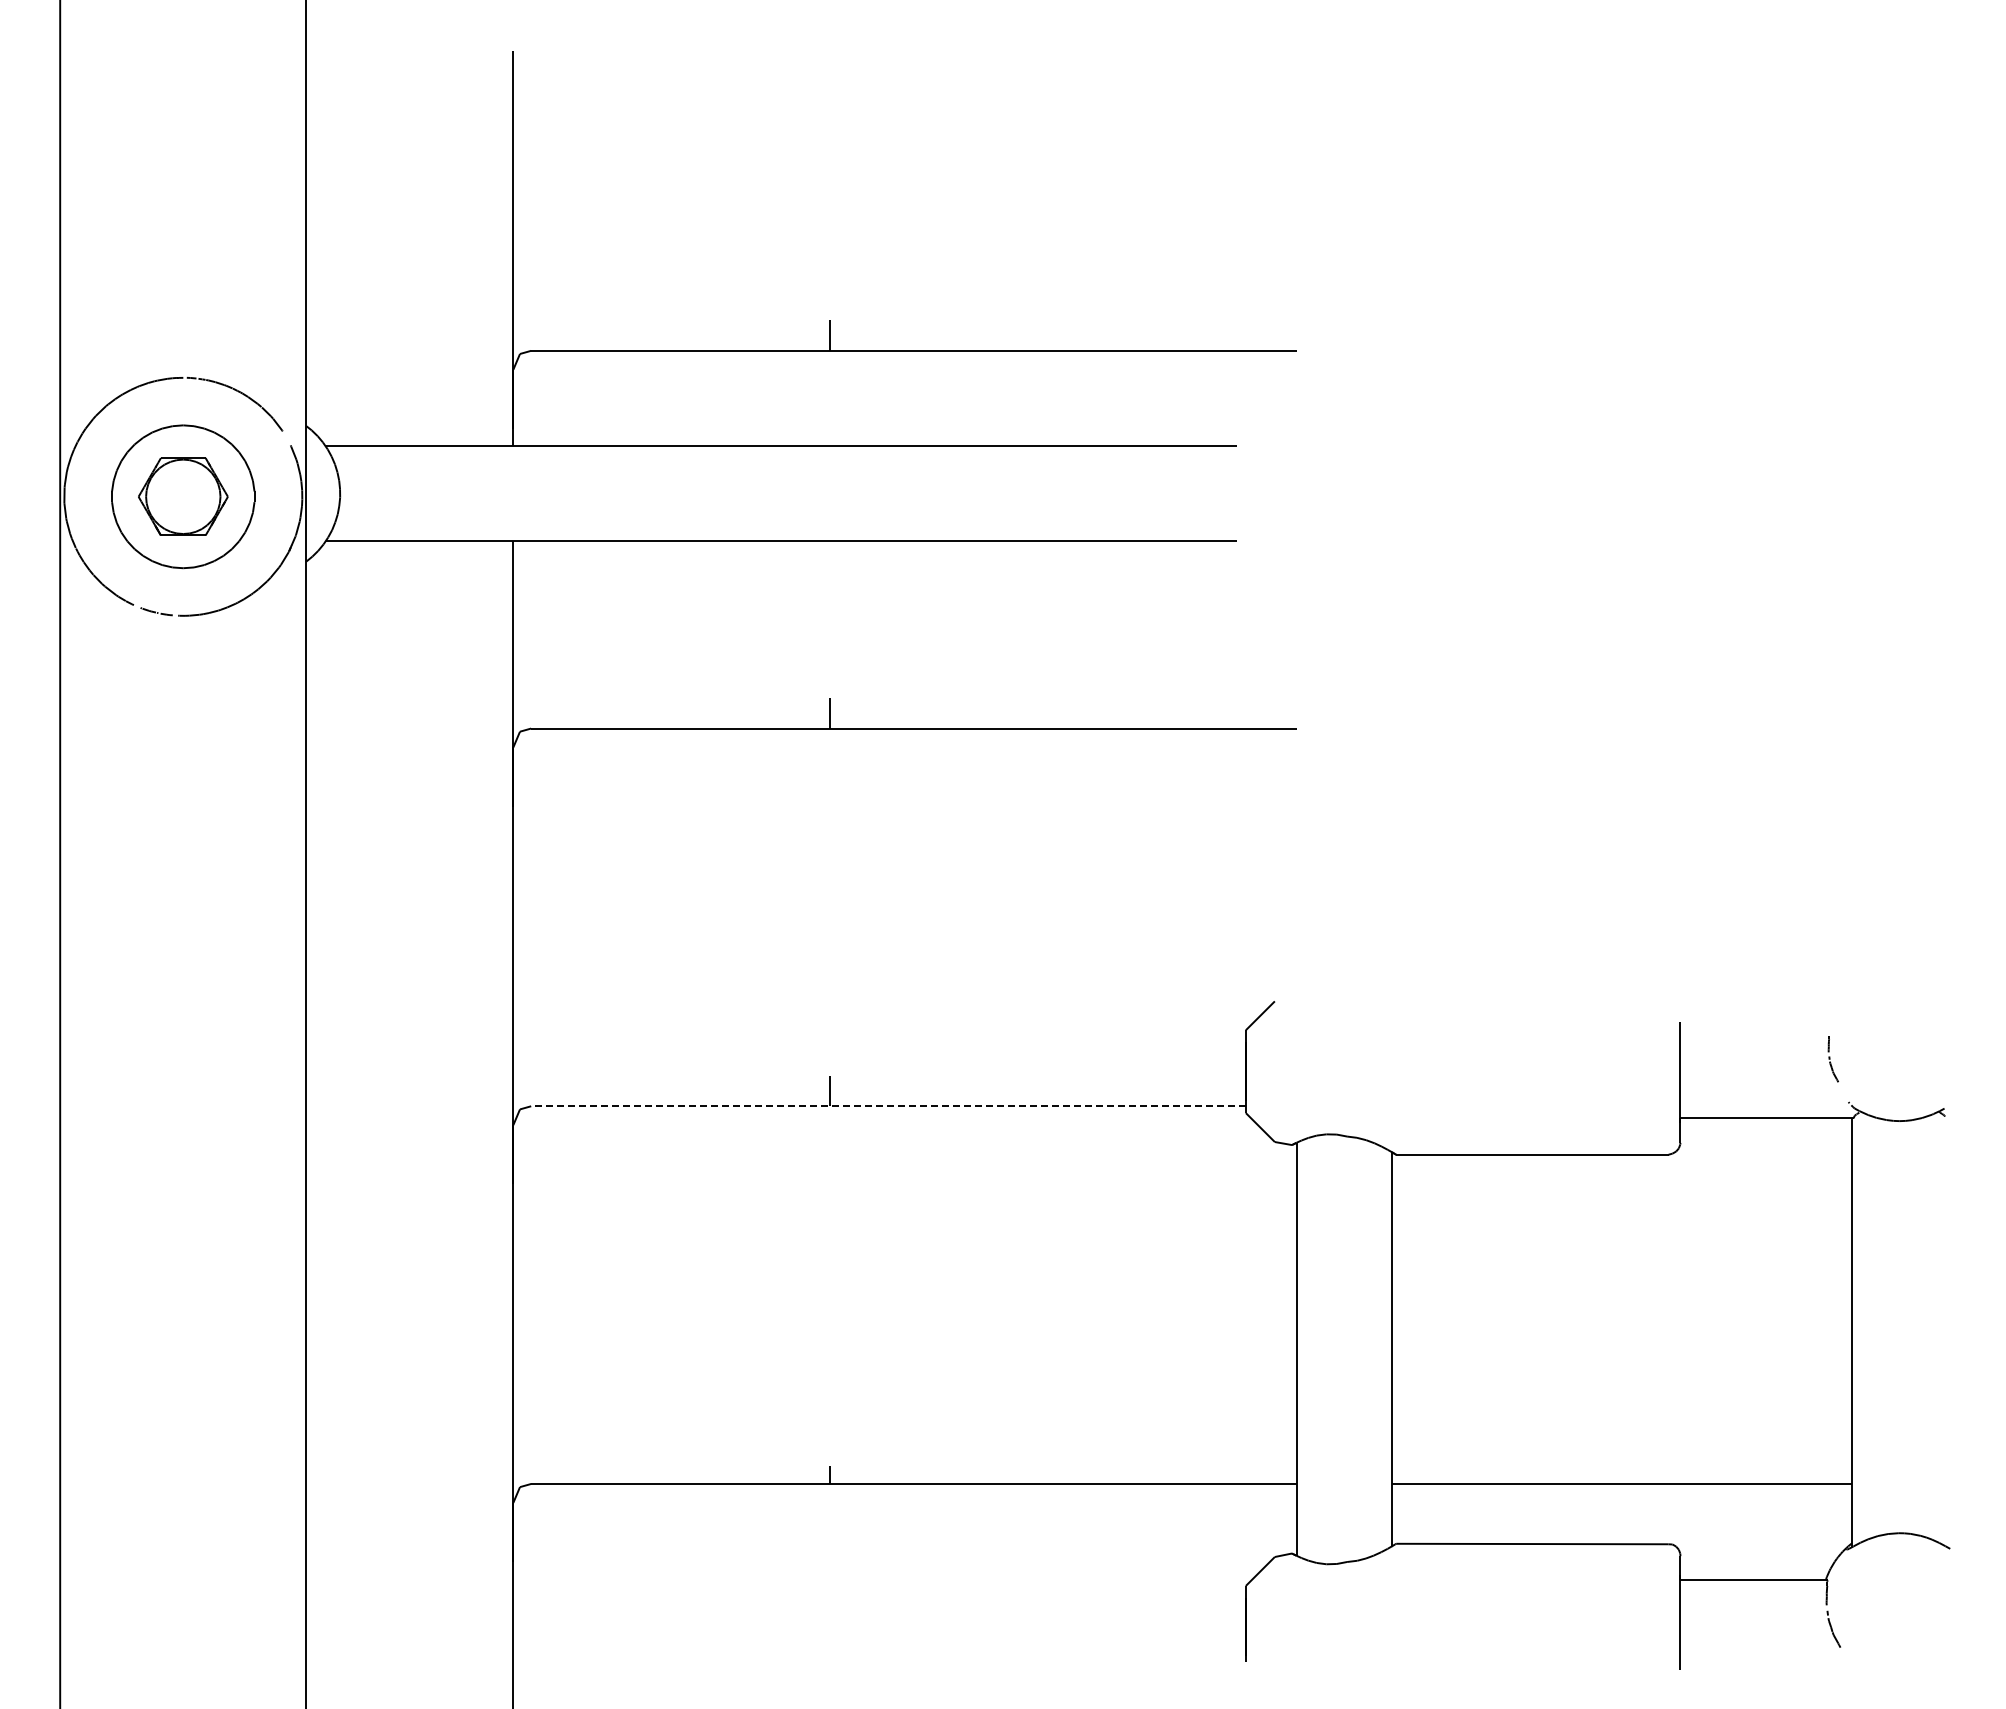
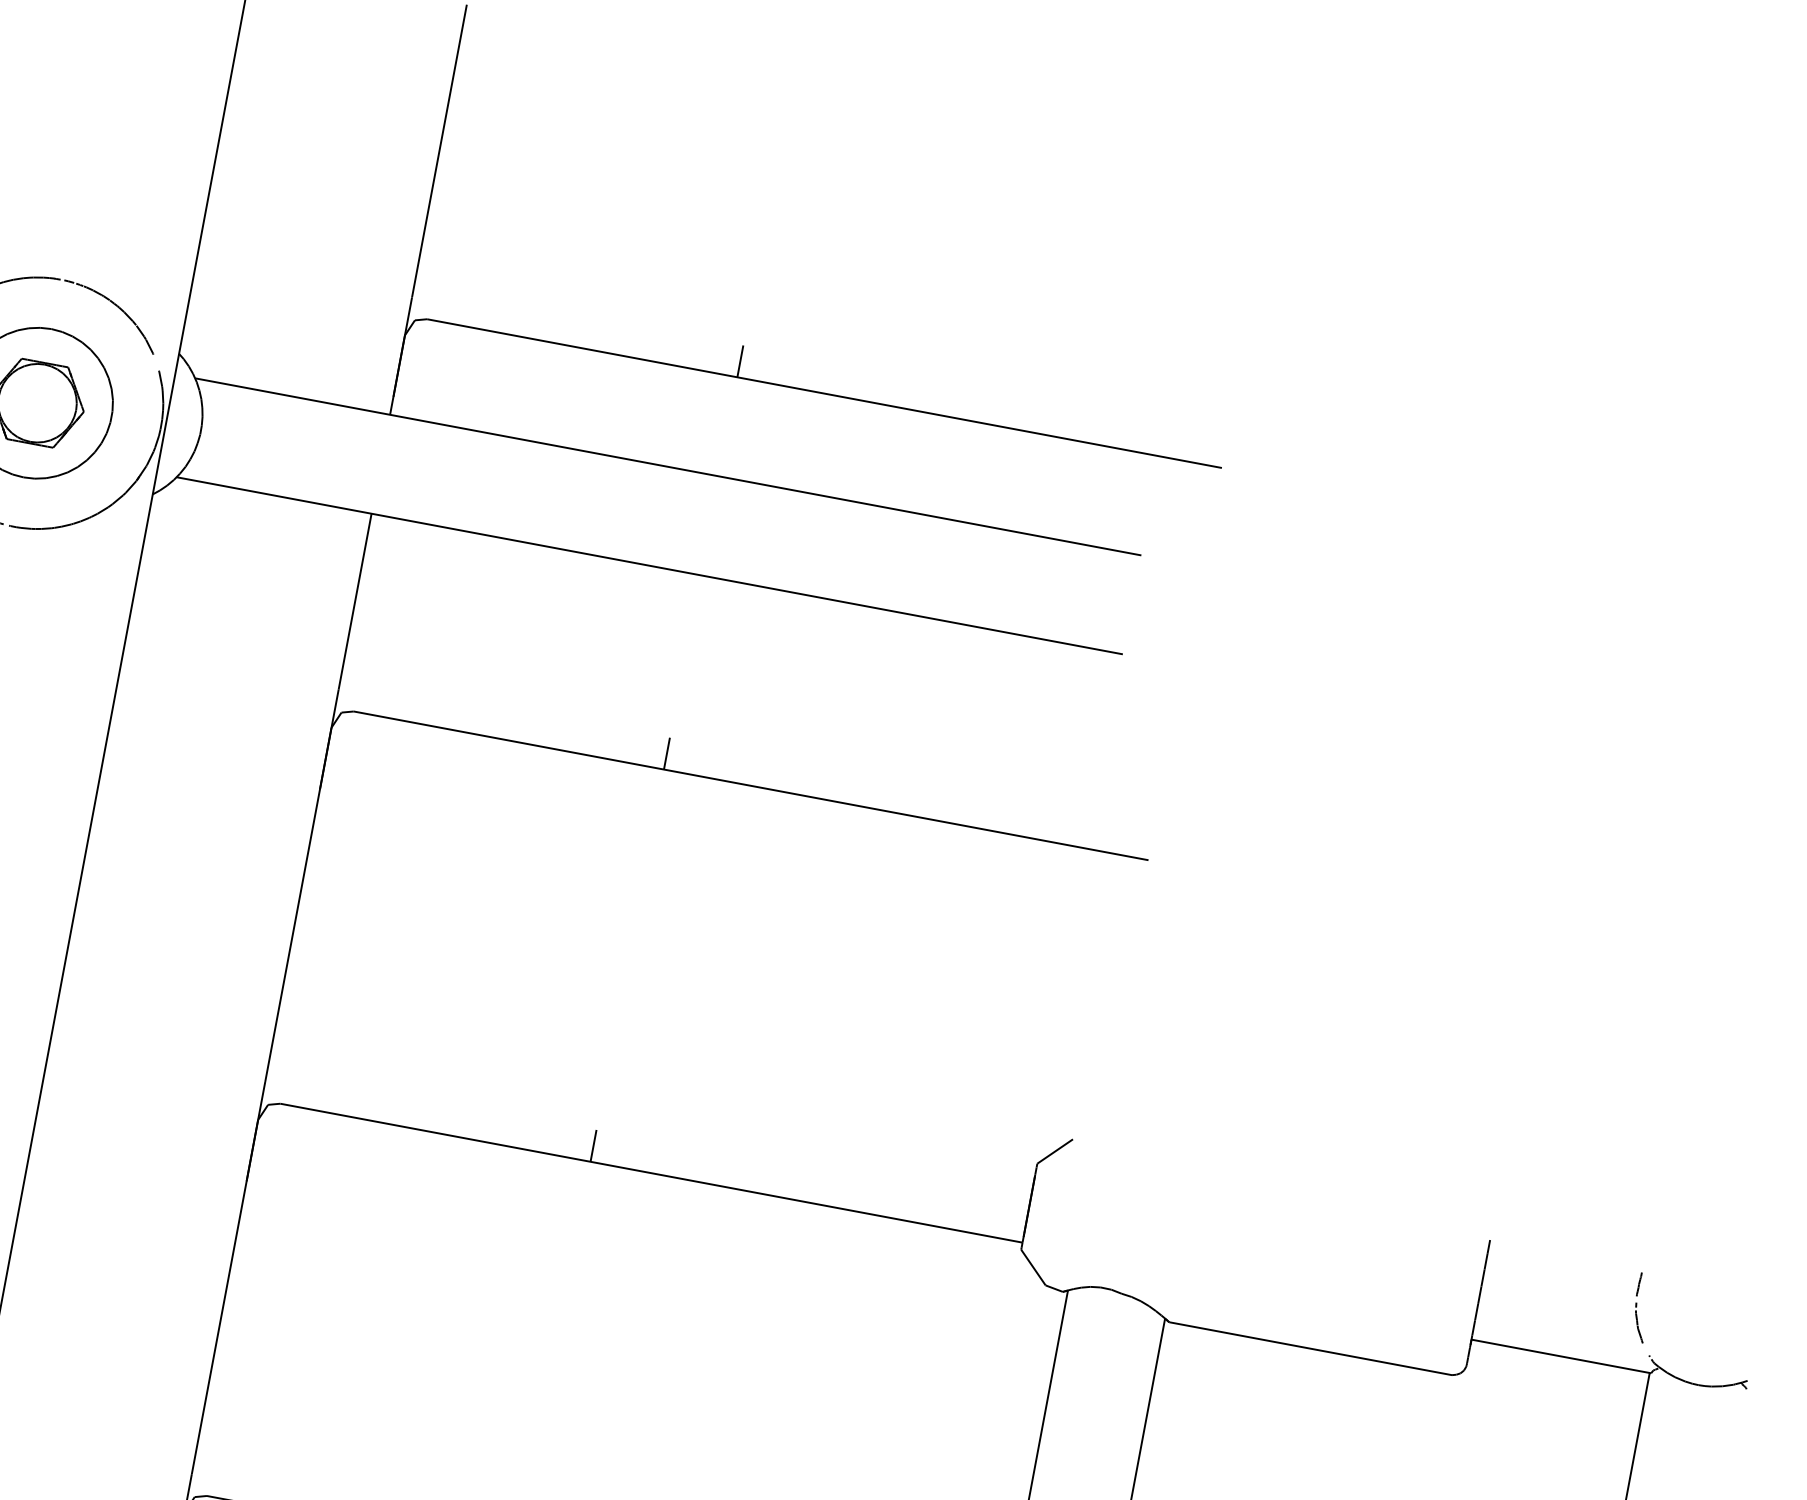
part: (1833, 1059) -> (1641, 1308), size x1.43
line: (888, 1106) -> (651, 1173), dashed -> solid

